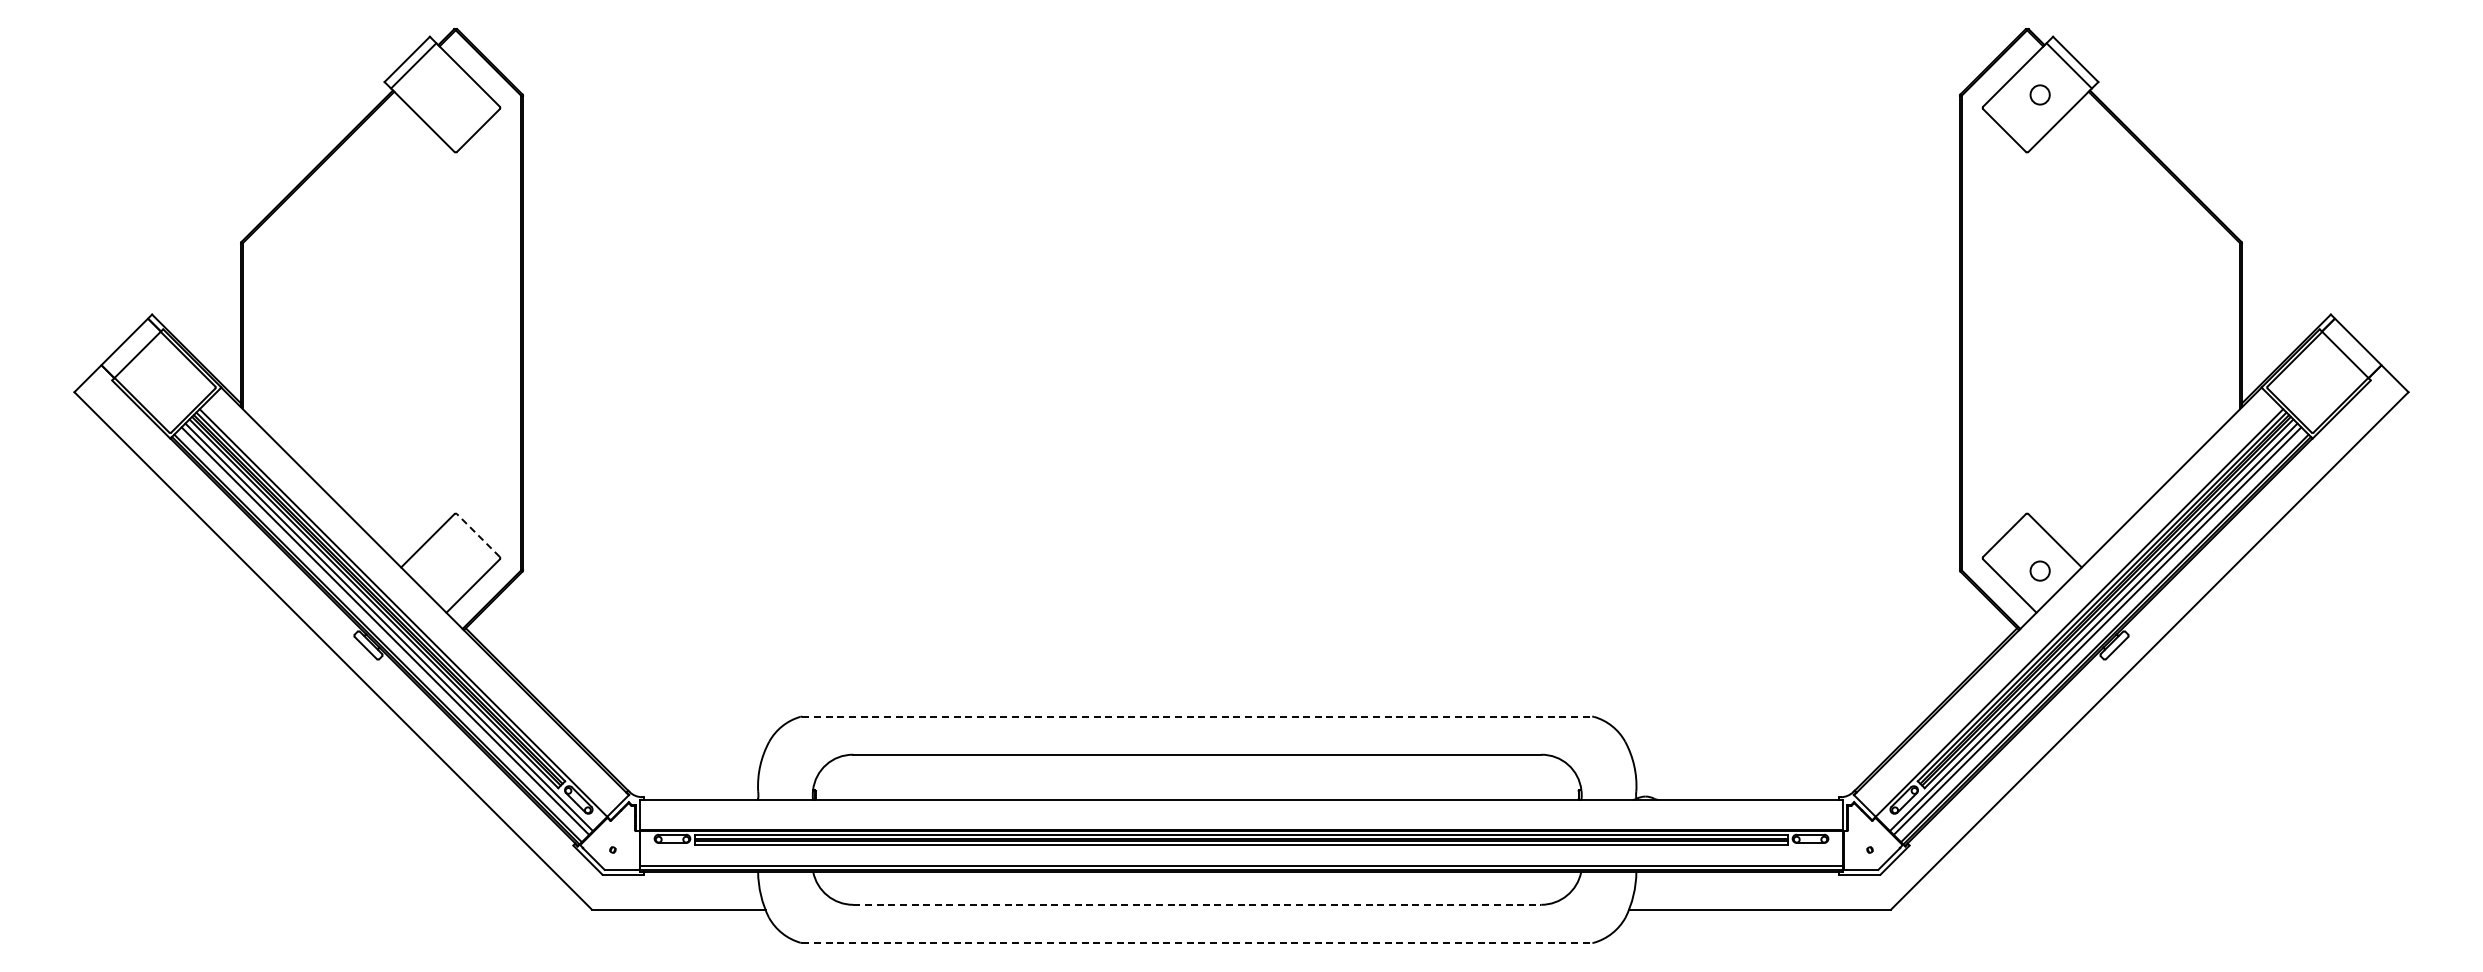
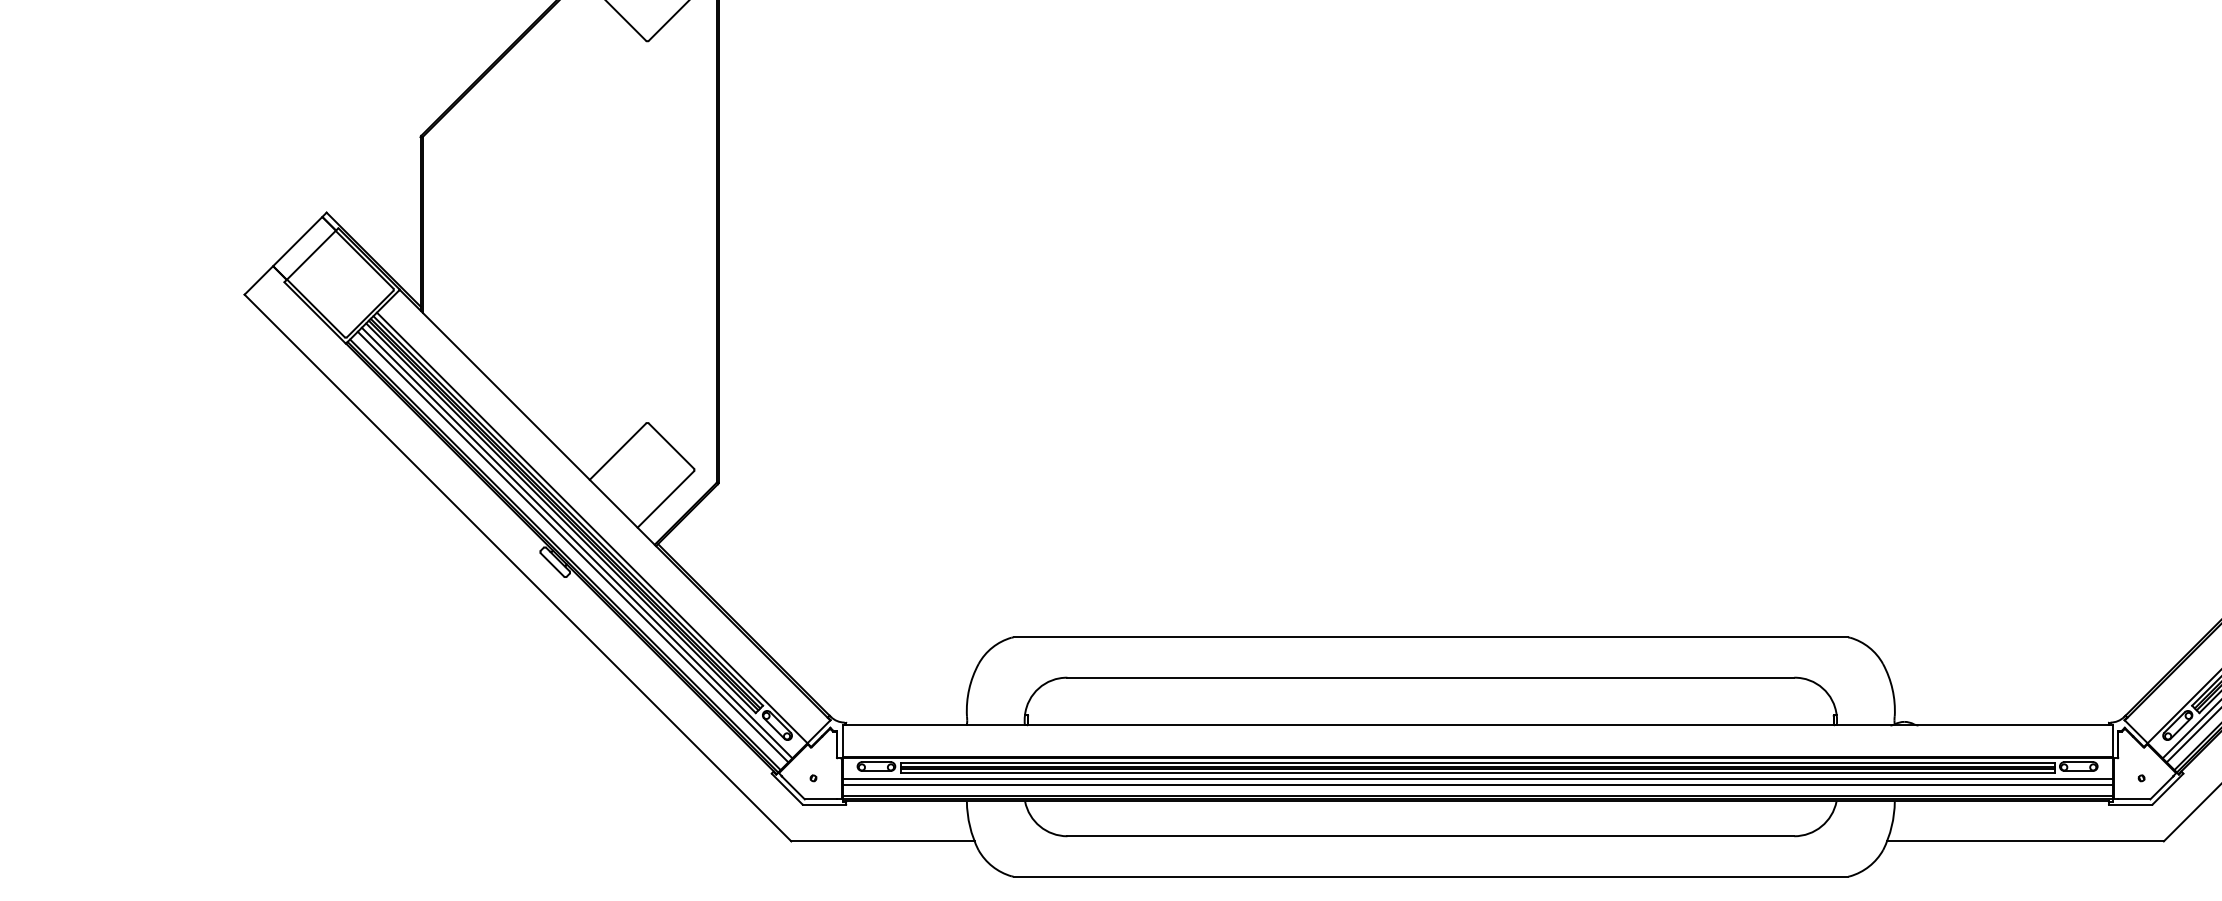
line: (478, 535) -> (671, 446), dashed -> solid
line: (1197, 716) -> (1431, 637), dashed -> solid
line: (1241, 850) -> (1477, 778), added
line: (1241, 856) -> (1477, 785), added
line: (1197, 904) -> (1431, 835), dashed -> solid
line: (1197, 942) -> (1431, 876), dashed -> solid

